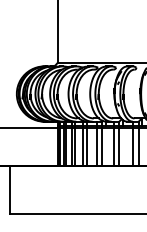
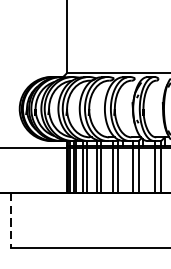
line: (9, 190) -> (11, 220), solid -> dashed

